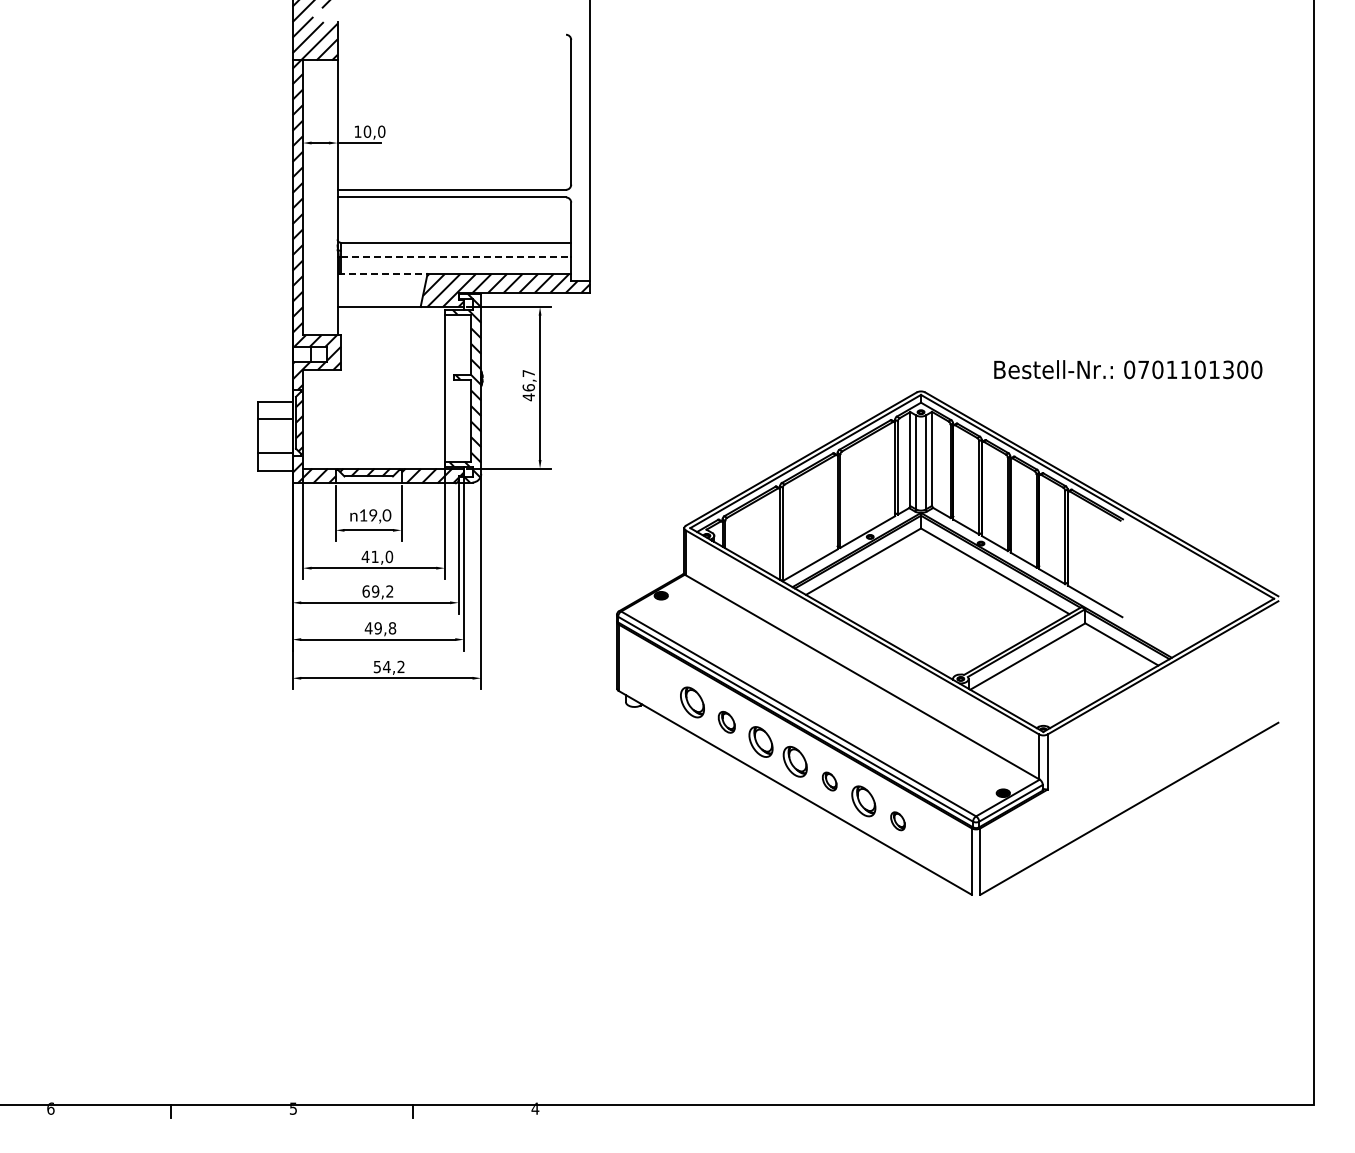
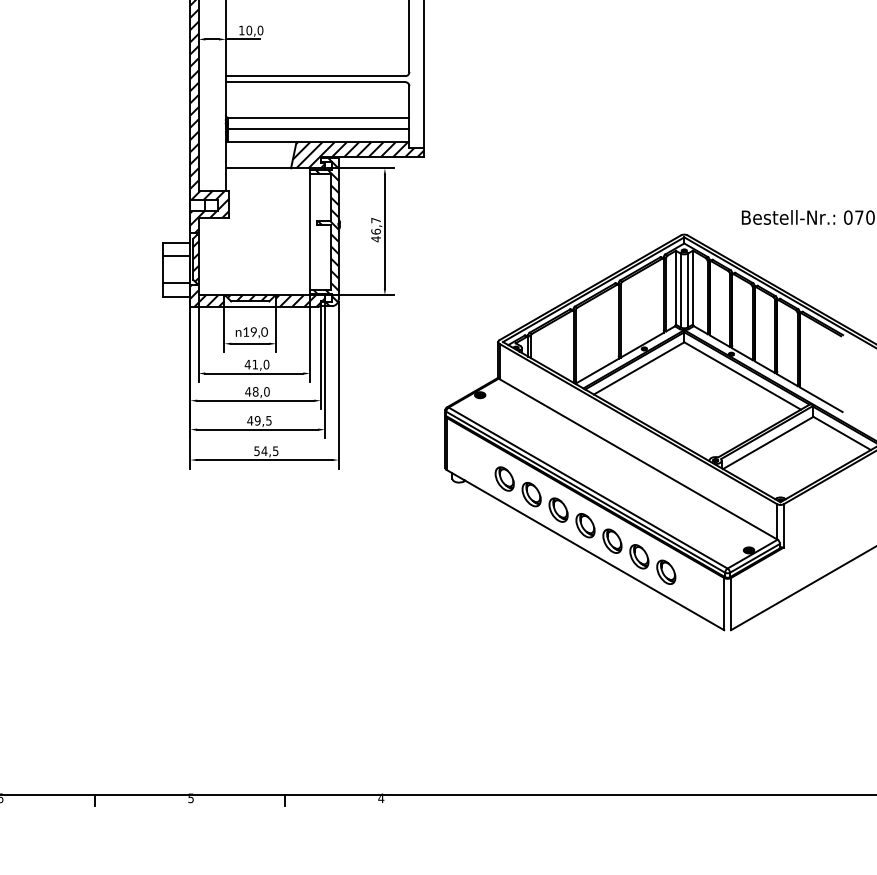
line: (456, 256) -> (319, 128), dashed -> solid
line: (382, 273) -> (261, 141), dashed -> solid
text: (377, 591) -> (257, 391), 69,2 -> 48,0
text: (392, 628) -> (268, 420), 49,8 -> 49,5
text: (400, 666) -> (275, 450), 54,2 -> 54,5
part: (726, 722) -> (531, 494), size x1.43
part: (829, 781) -> (612, 541), size x1.67
part: (897, 821) -> (665, 572), size x1.67

